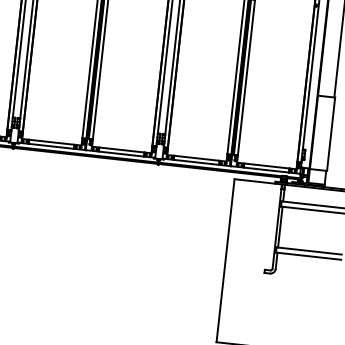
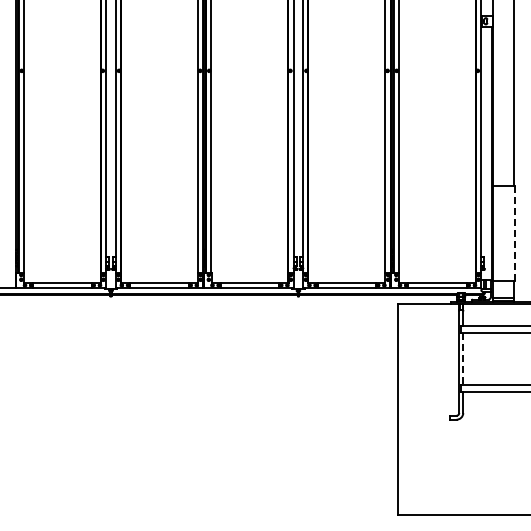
line: (331, 133) -> (515, 232), solid -> dashed
line: (280, 227) -> (463, 359), solid -> dashed

